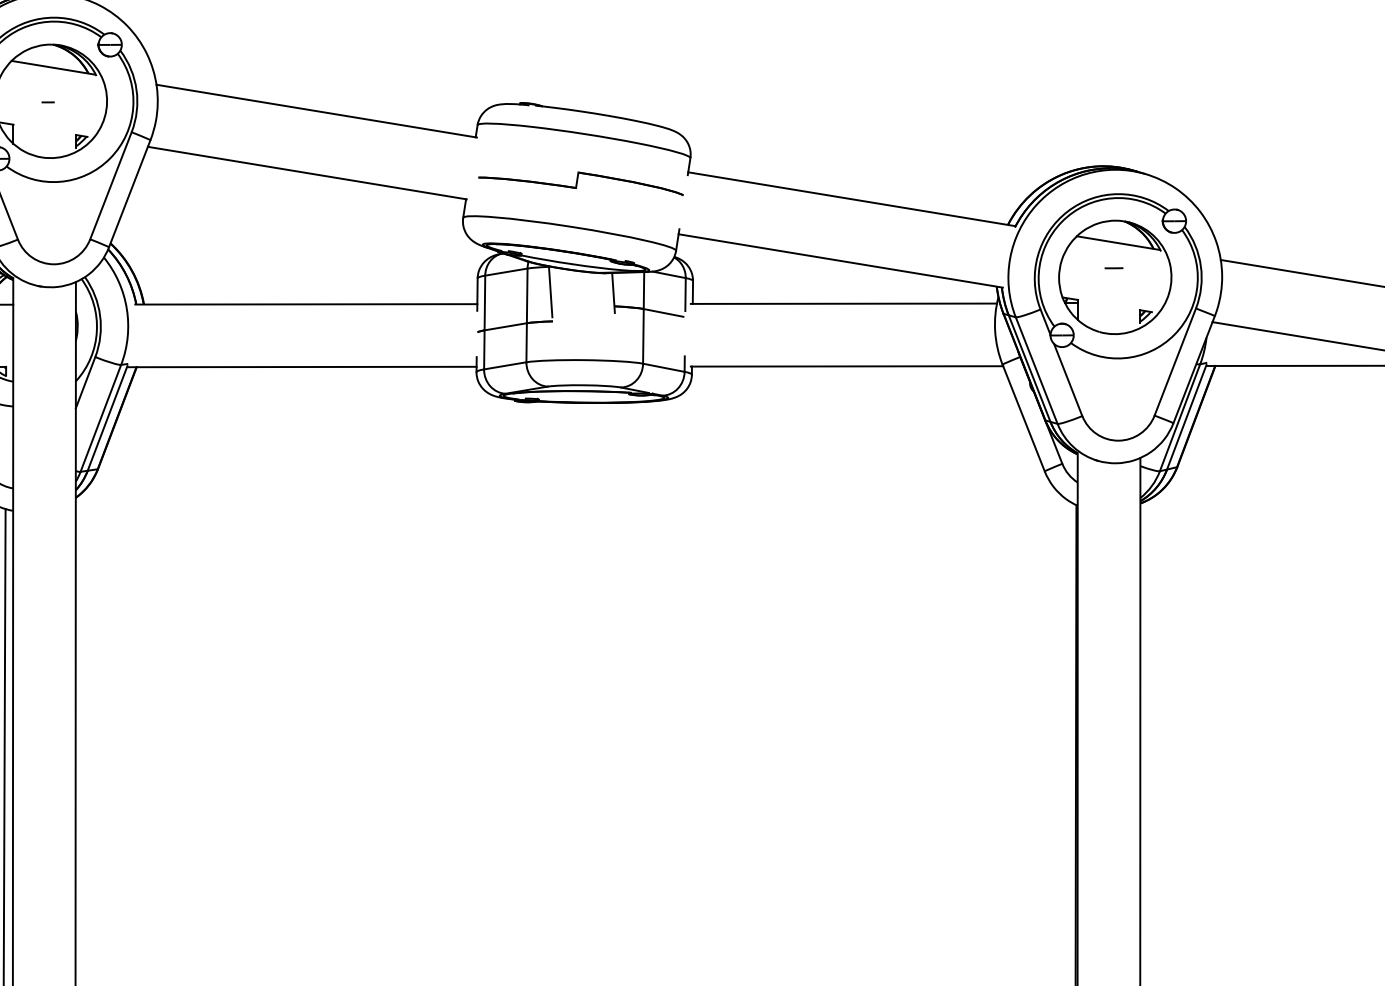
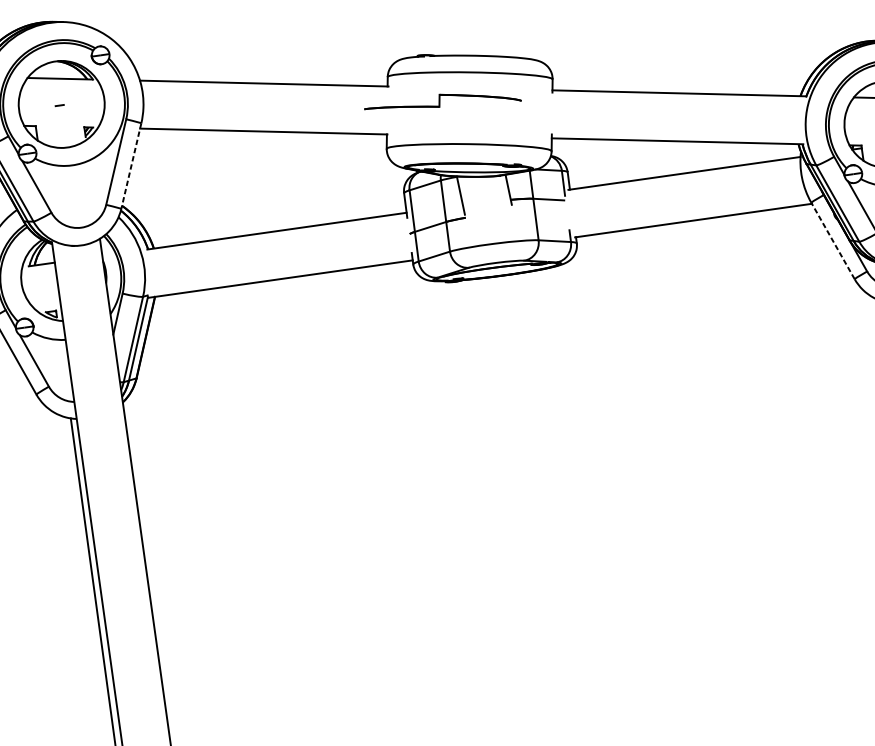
part: (580, 183) -> (442, 102), moved
line: (129, 194) -> (131, 166), solid -> dashed
line: (1023, 417) -> (832, 240), solid -> dashed

